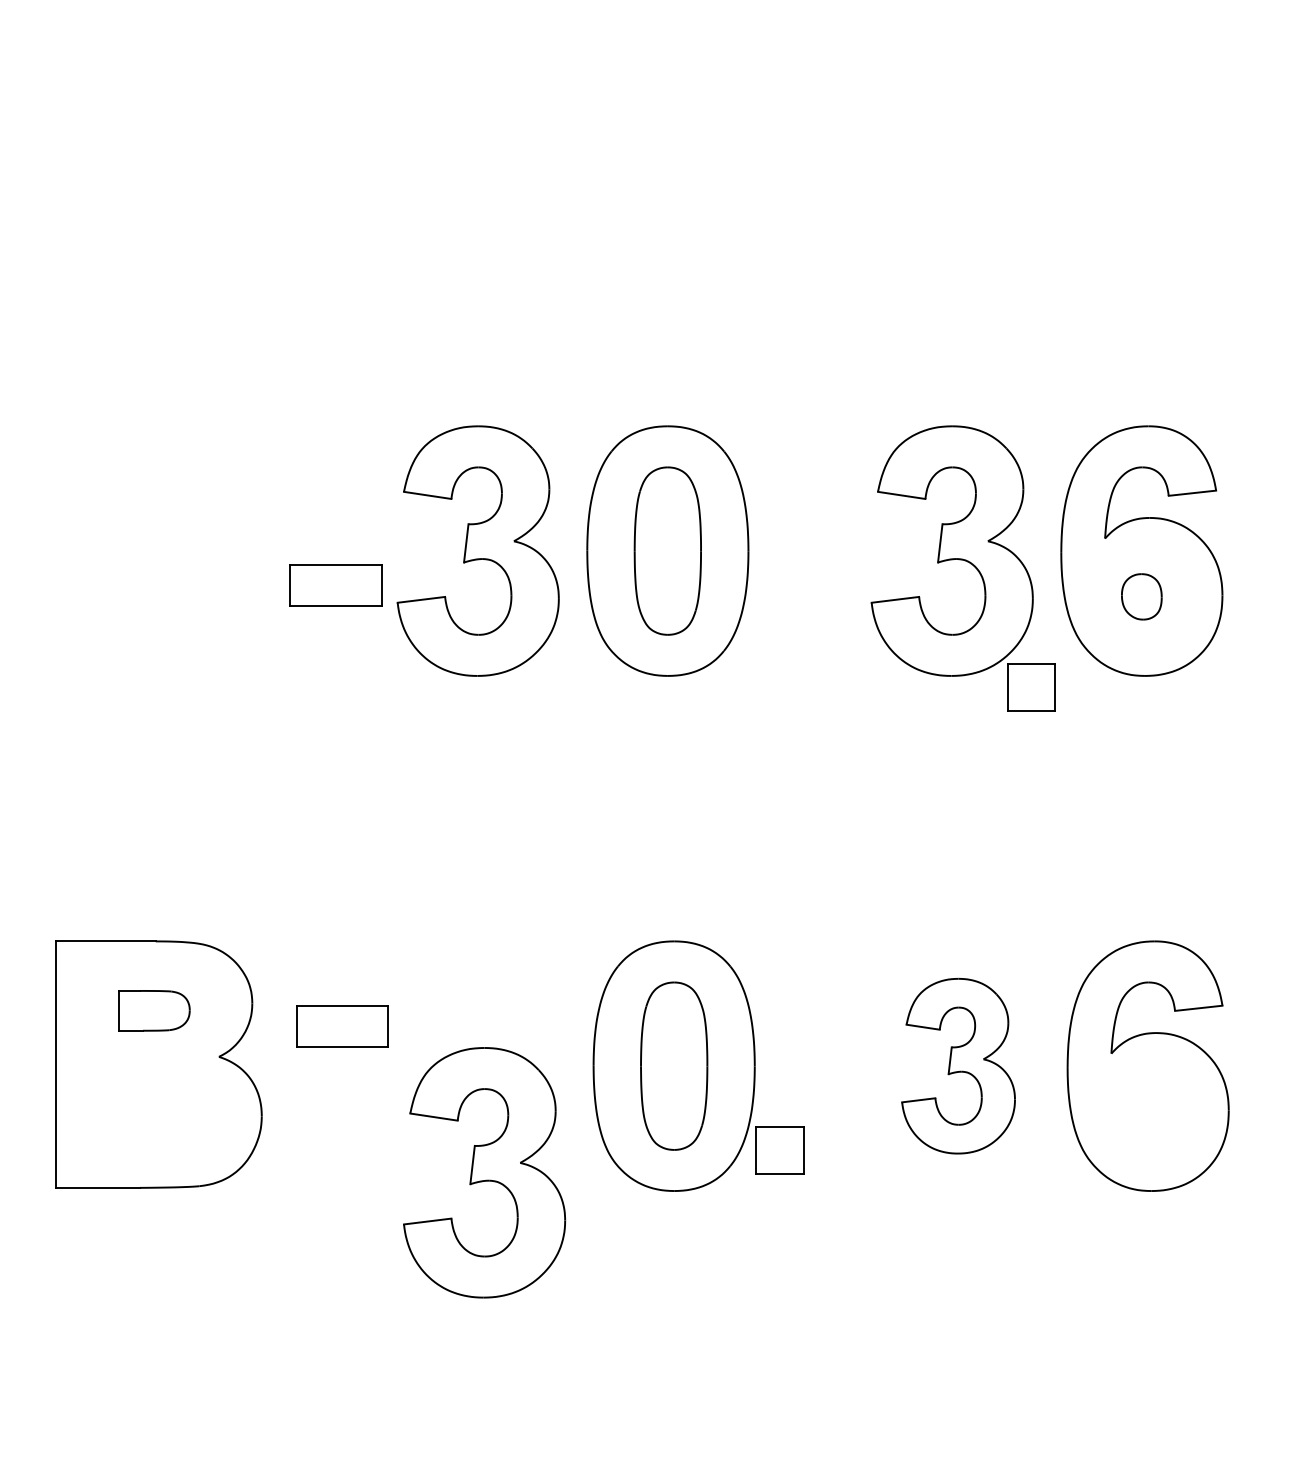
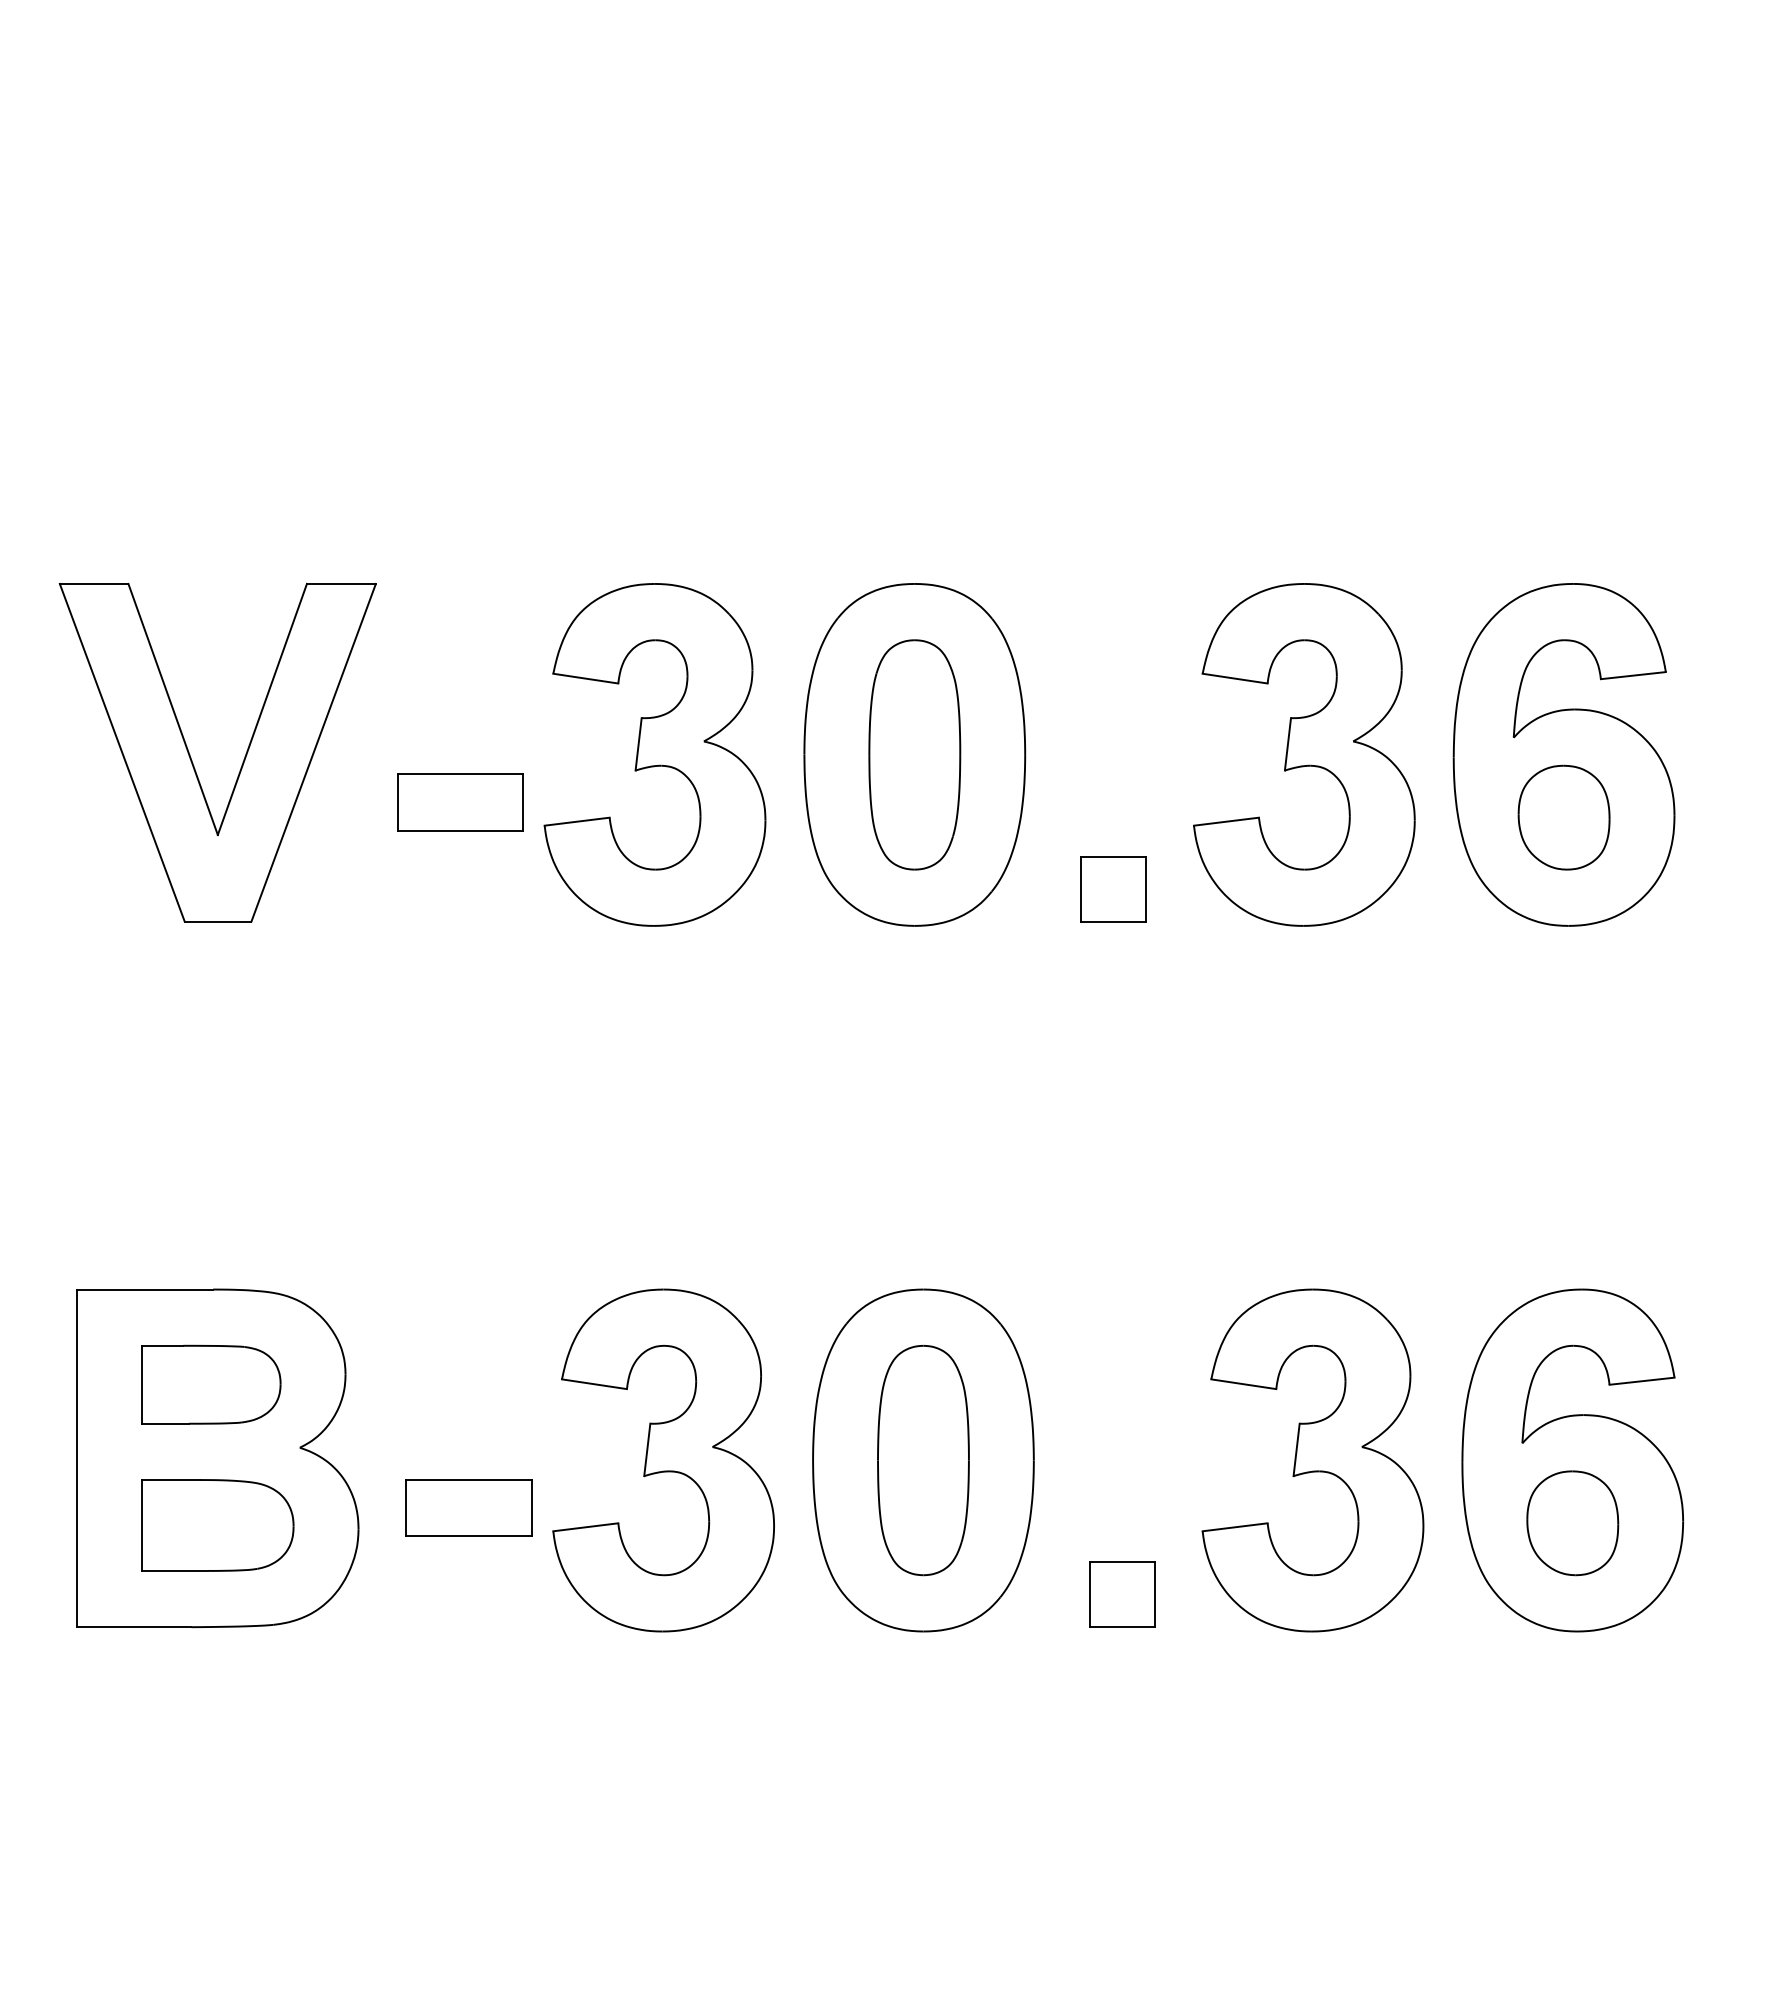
part: (140, 555) -> (192, 760), added
part: (1141, 596) -> (1563, 817), size x1.67
part: (1031, 688) -> (1113, 889), moved
part: (154, 1010) -> (211, 1384), size x1.43
part: (342, 1026) -> (468, 1507), moved
part: (958, 1066) -> (1312, 1460), size x1.43
part: (1147, 1112) -> (1572, 1523), added
part: (158, 1113) -> (217, 1525), added
part: (780, 1150) -> (1122, 1594), moved
part: (484, 1172) -> (663, 1460), moved

